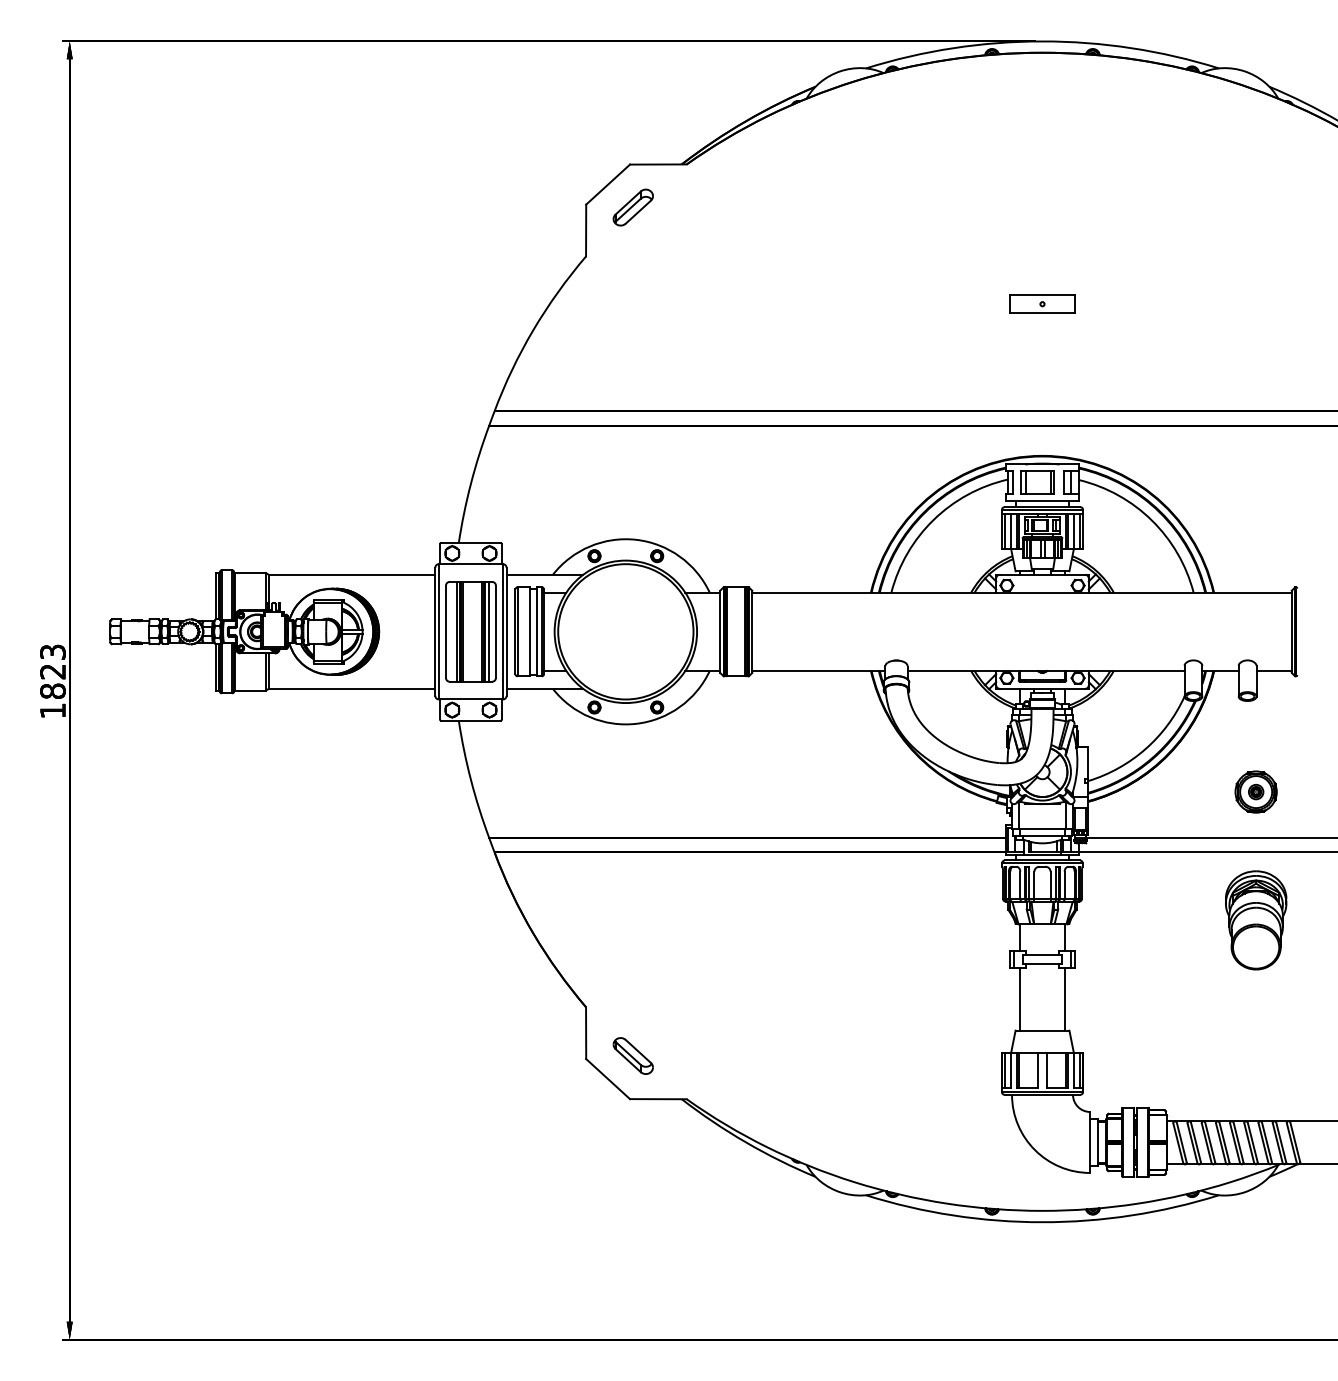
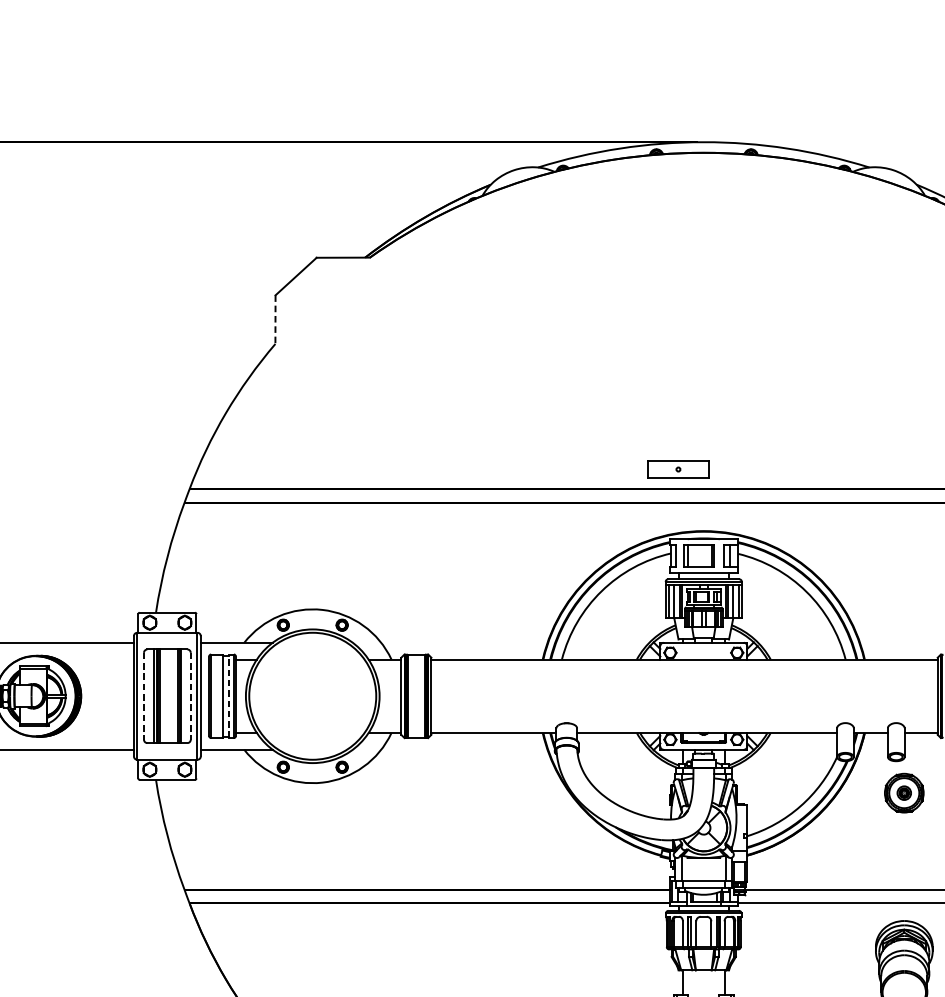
part: (632, 207) -> (318, 298), removed
line: (586, 230) -> (275, 319), solid -> dashed
part: (1042, 303) -> (678, 468), moved
line: (488, 631) -> (183, 695), removed
line: (536, 631) -> (228, 695), solid -> dashed
line: (446, 632) -> (144, 696), solid -> dashed
line: (495, 632) -> (190, 696), solid -> dashed
part: (1255, 791) -> (903, 792), moved

